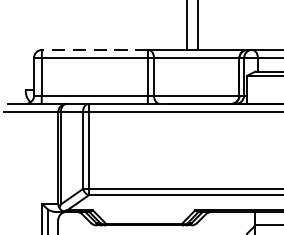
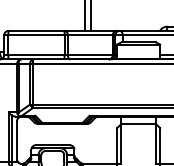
line: (94, 49) -> (36, 30), dashed -> solid

